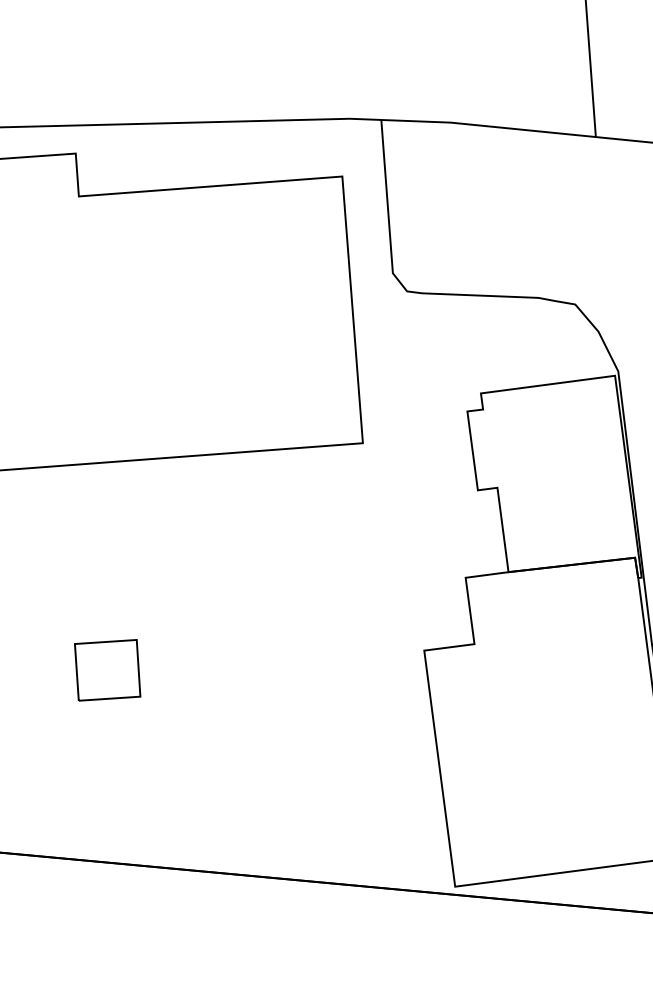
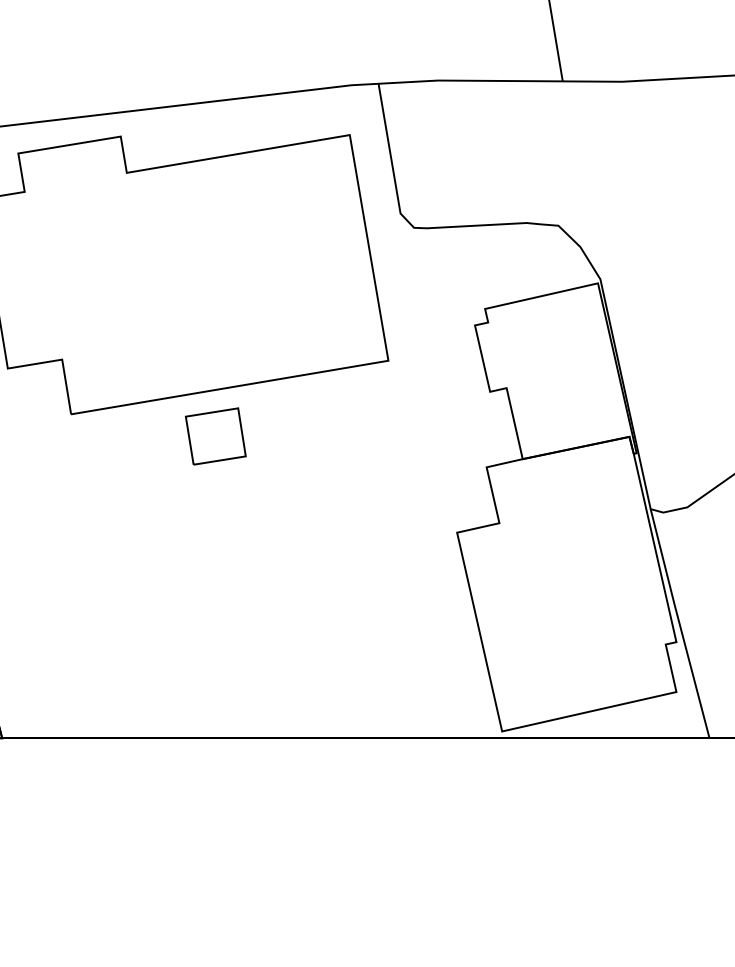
part: (107, 670) -> (215, 436), moved

